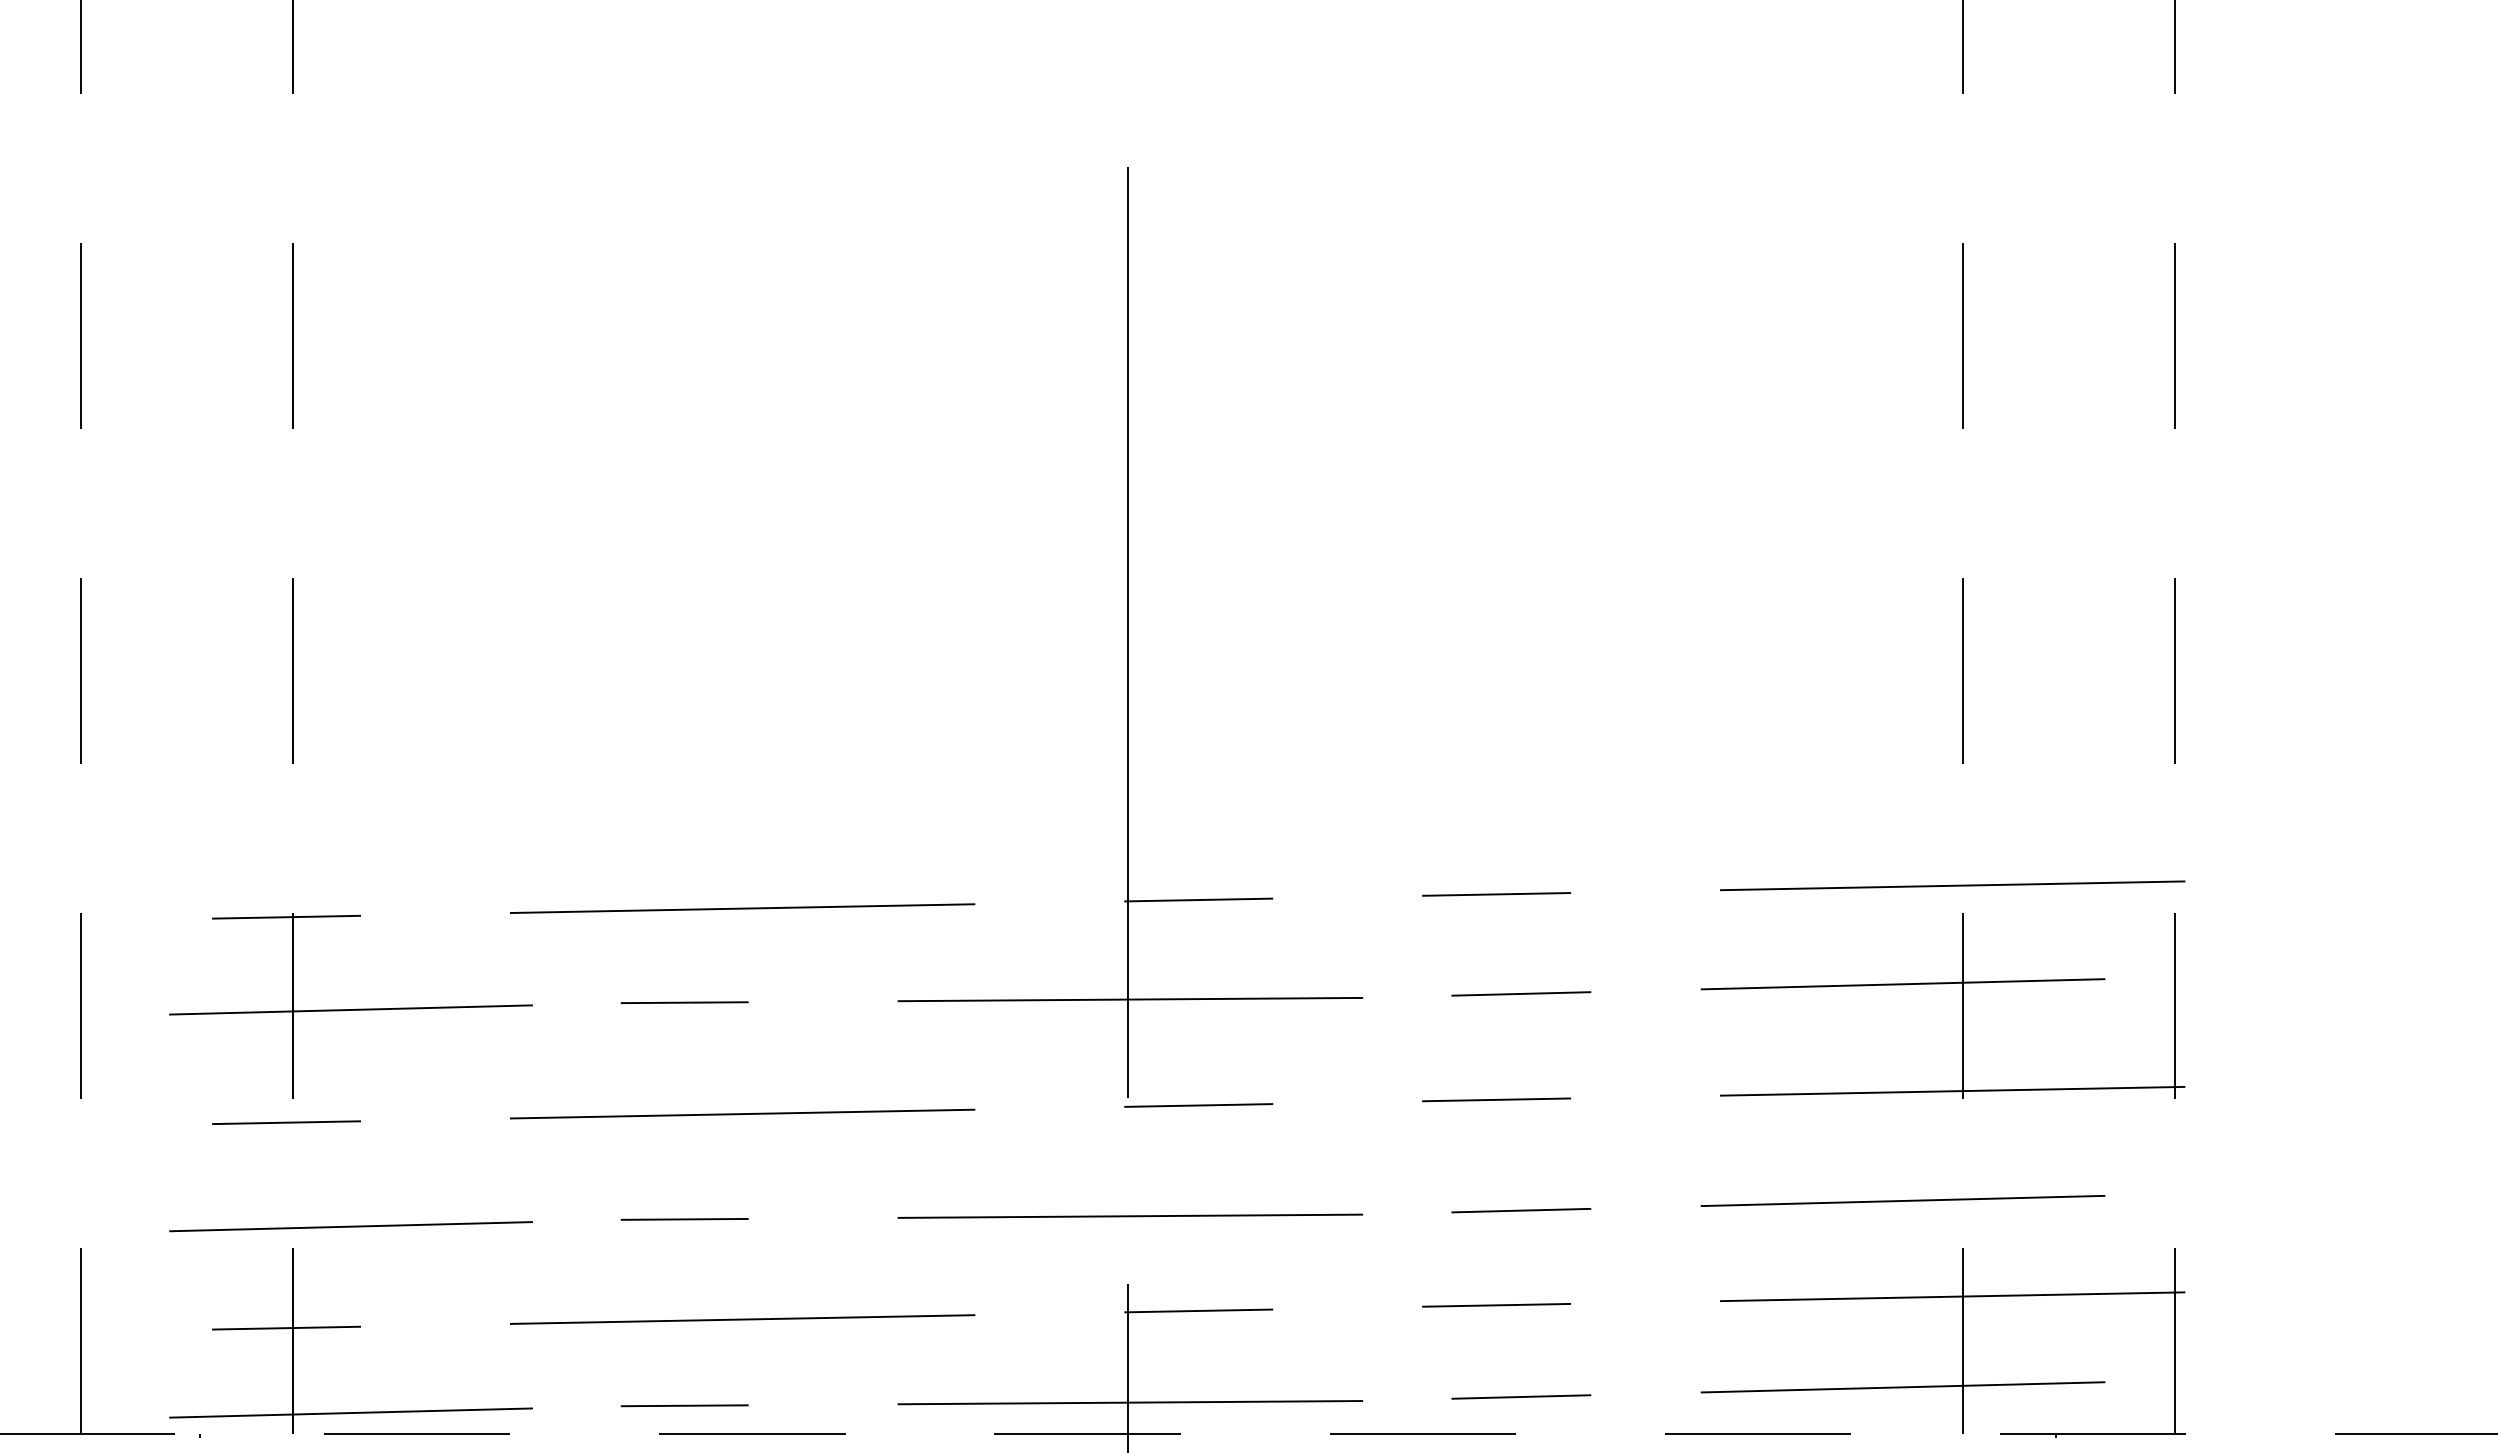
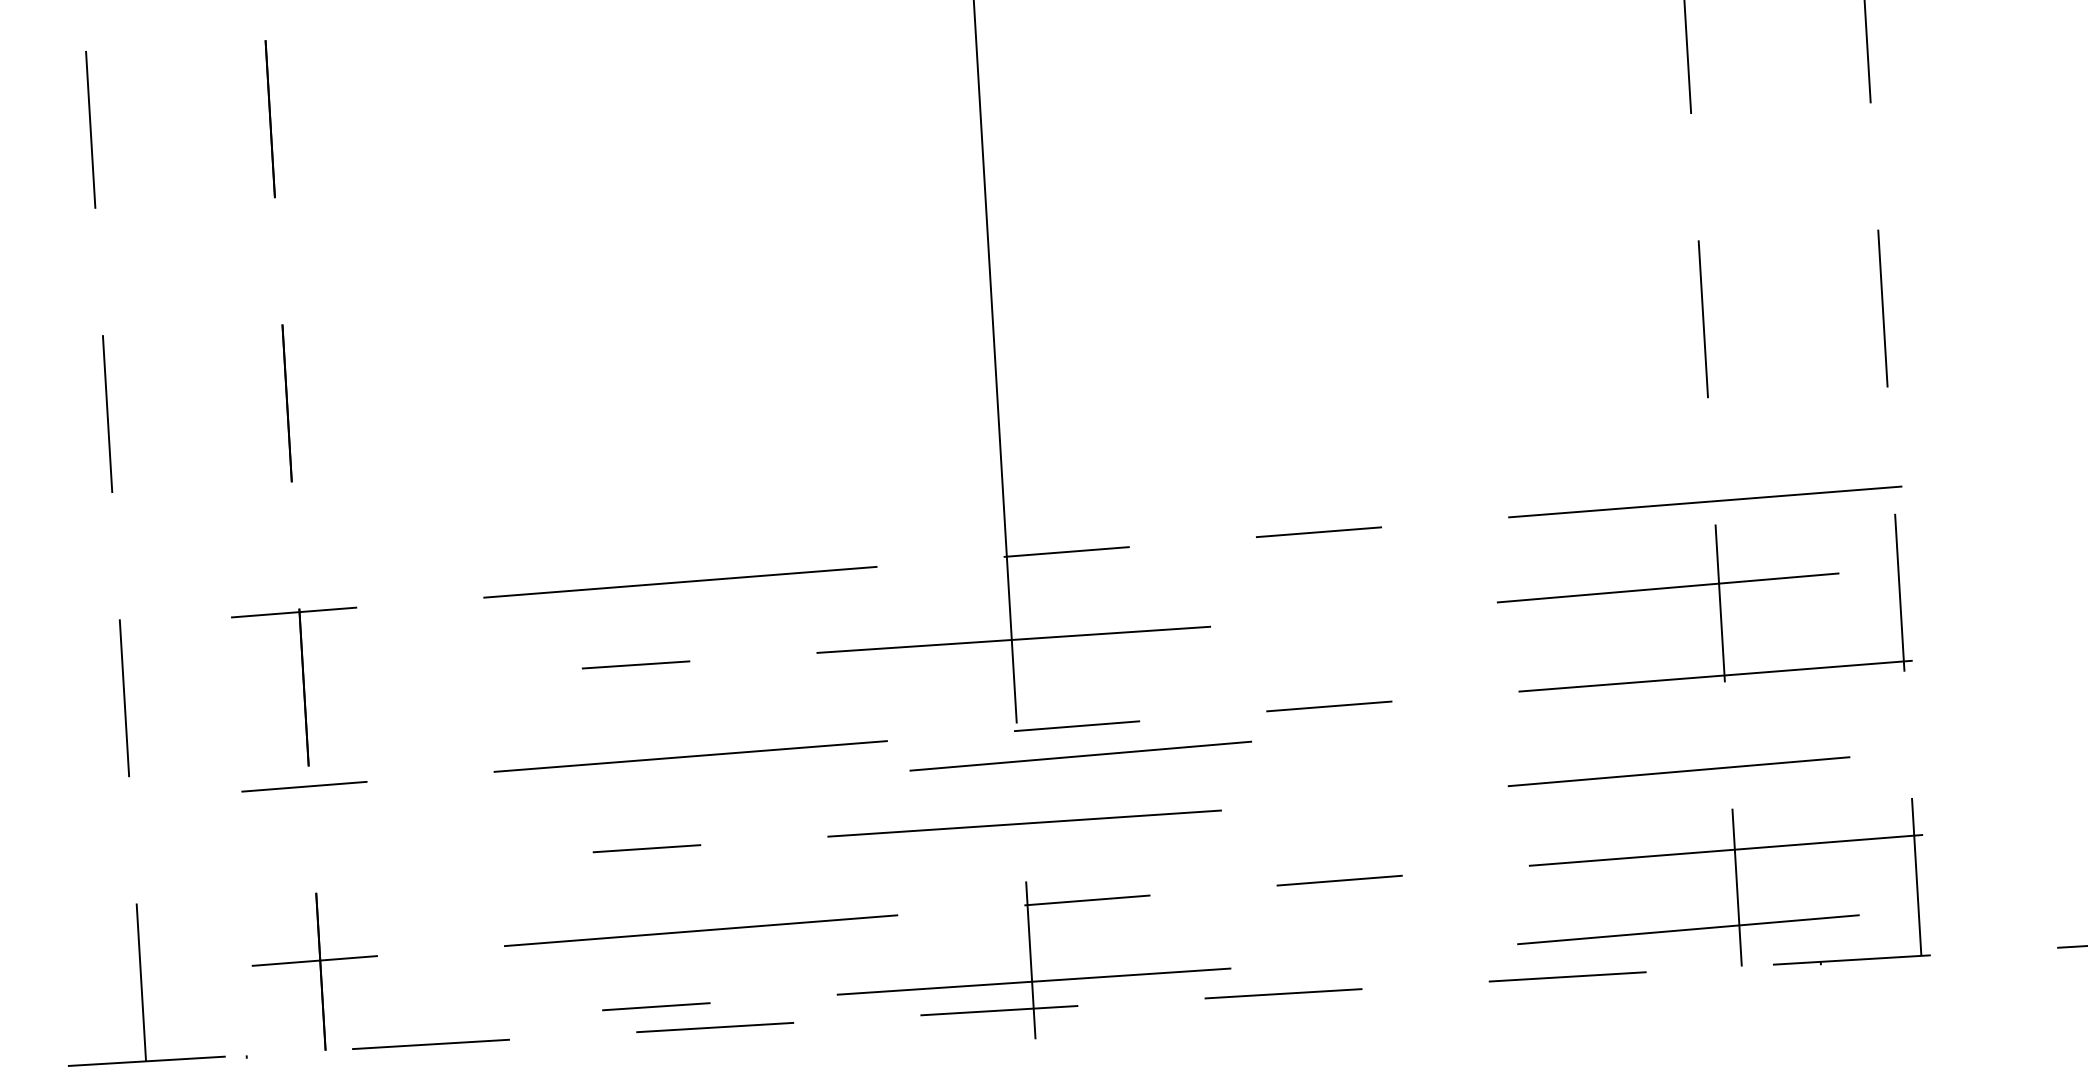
line: (1521, 993) -> (1345, 615), removed
line: (350, 1009) -> (353, 687), removed
line: (1200, 1140) -> (1080, 755), added
line: (1521, 1210) -> (1356, 799), removed
line: (350, 1226) -> (363, 871), removed
line: (1521, 1396) -> (1365, 956), removed
line: (350, 1412) -> (373, 1029), removed

